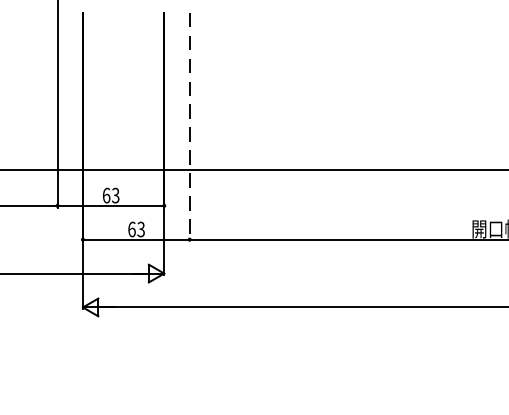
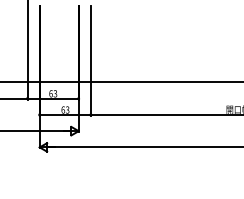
line: (188, 126) -> (90, 60), dashed -> solid

